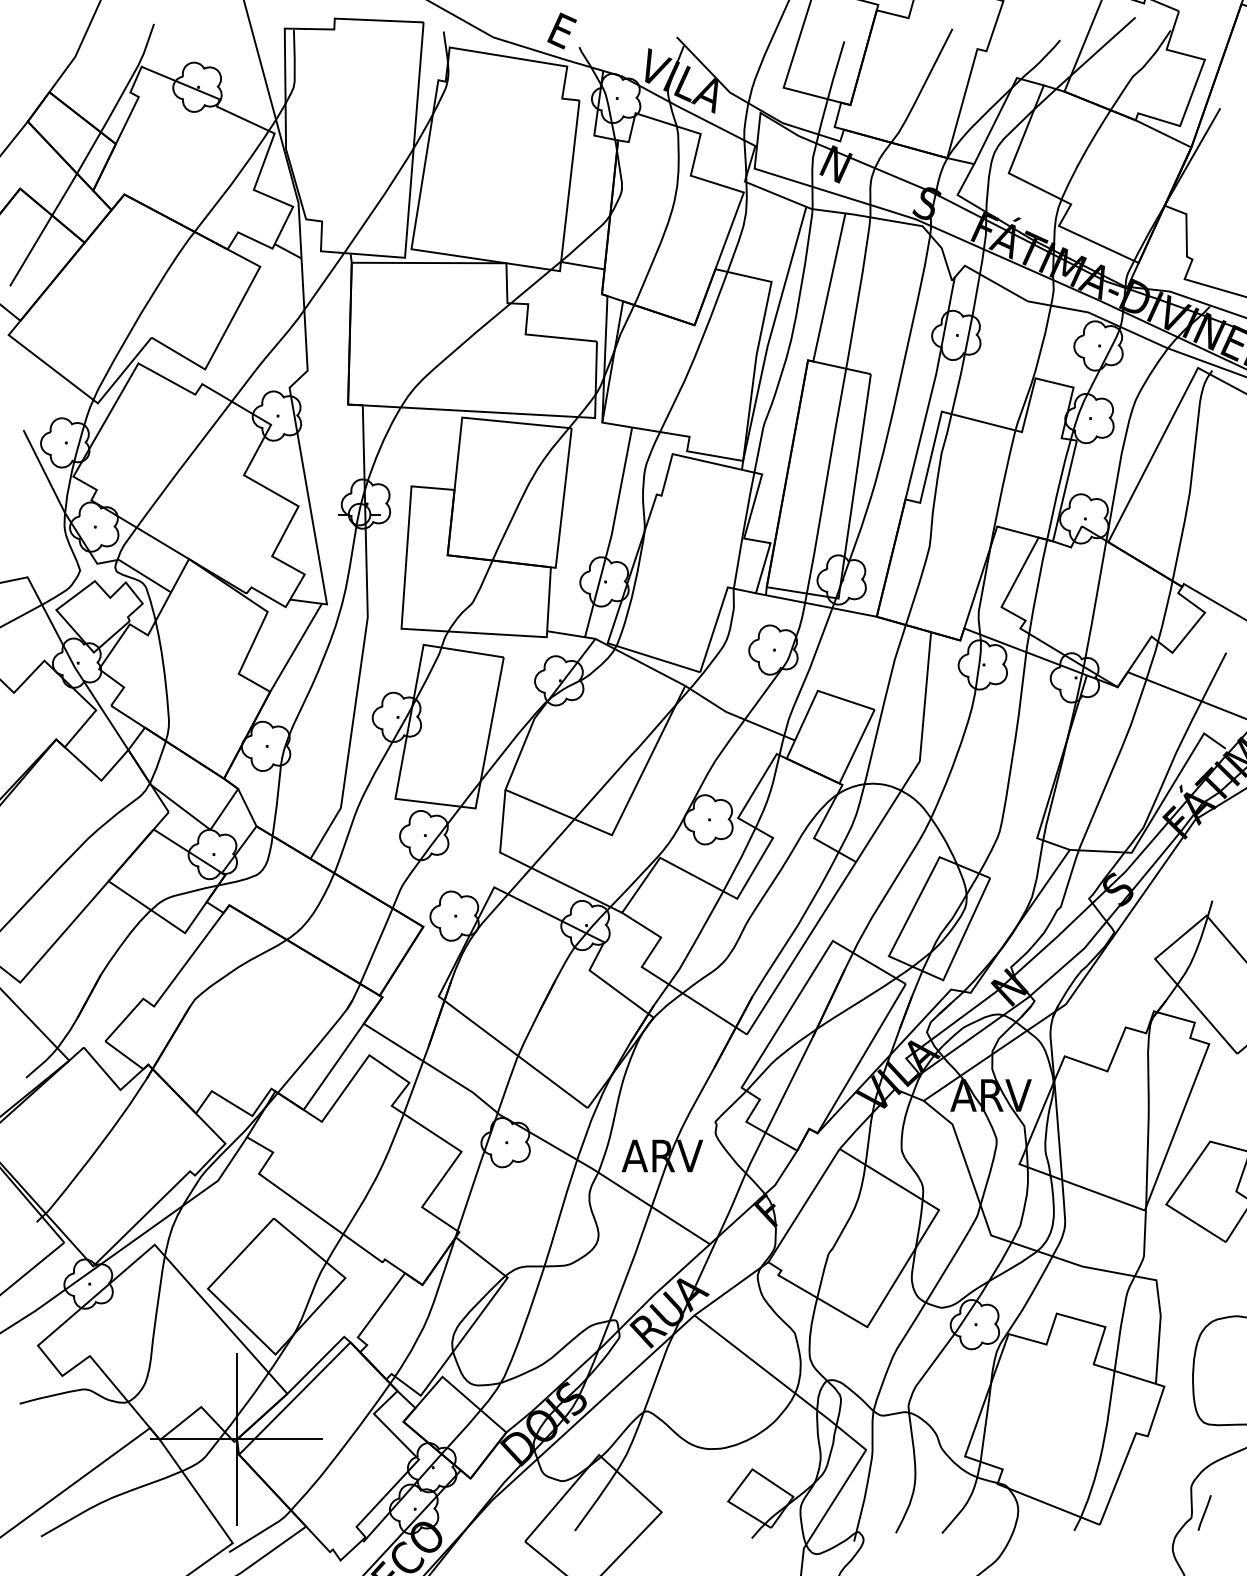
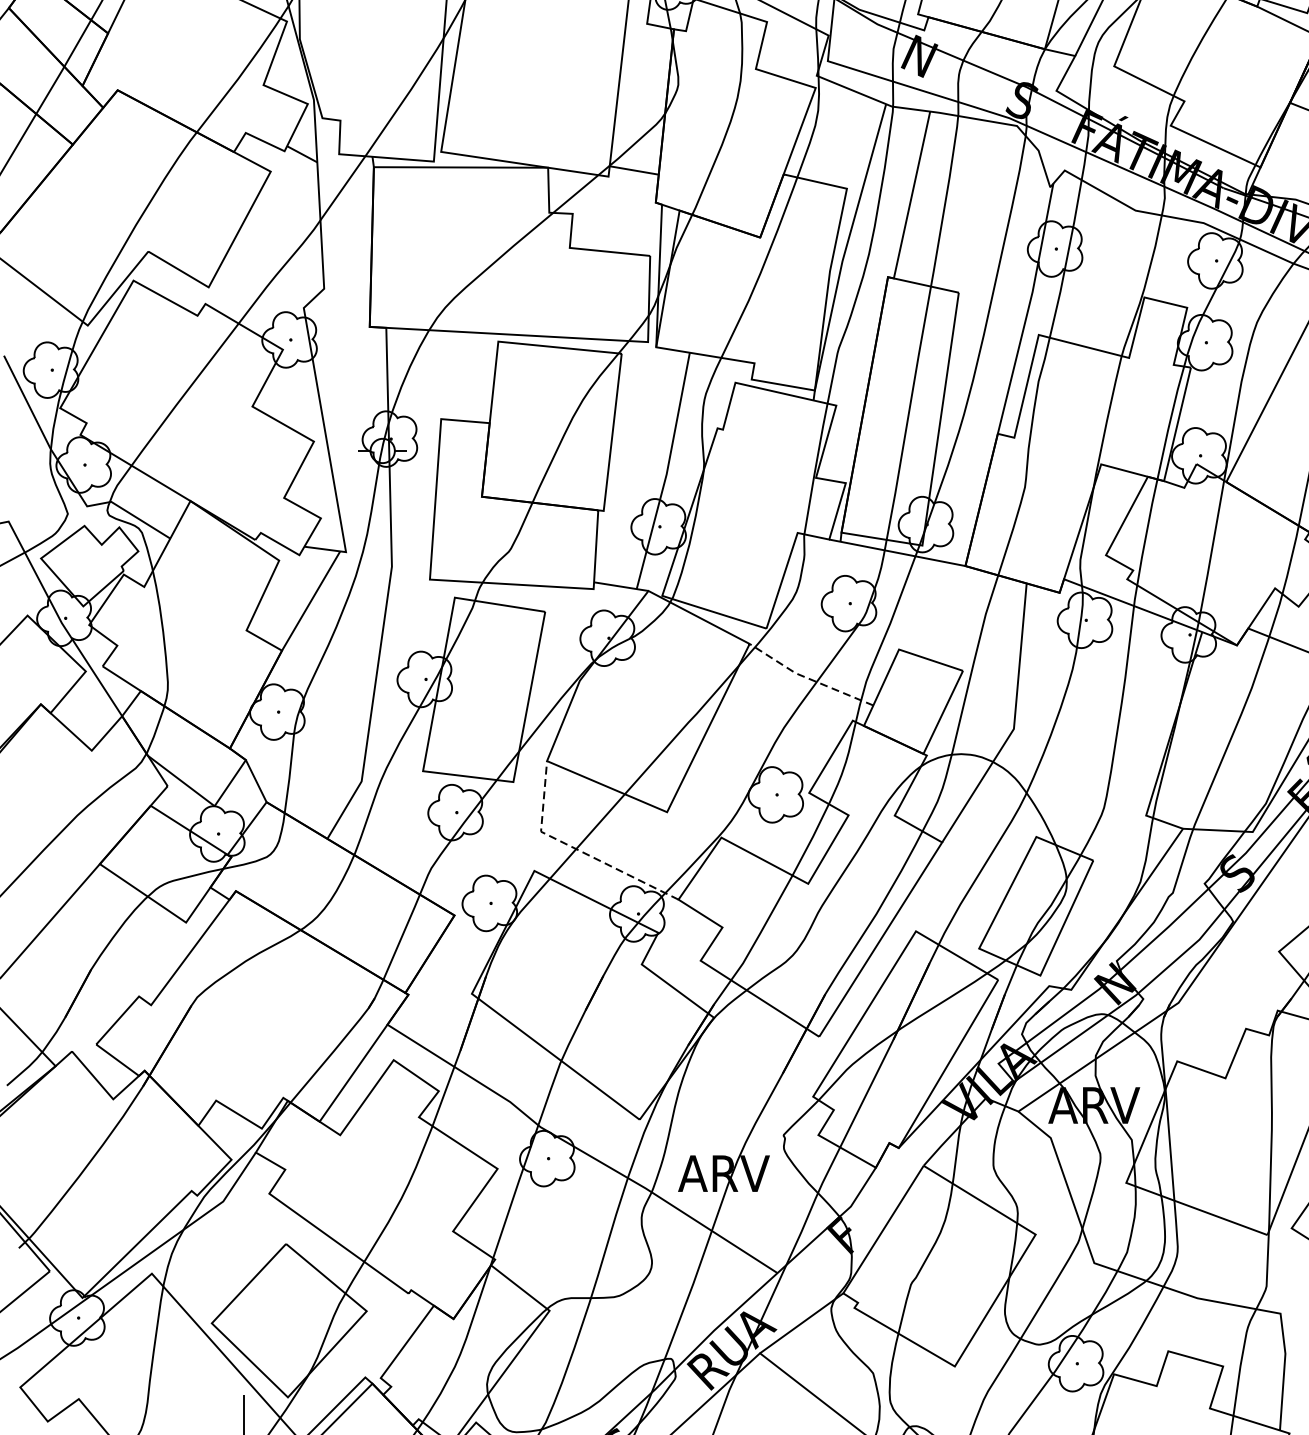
line: (737, 716) -> (808, 678), solid -> dashed
line: (532, 868) -> (577, 849), solid -> dashed

